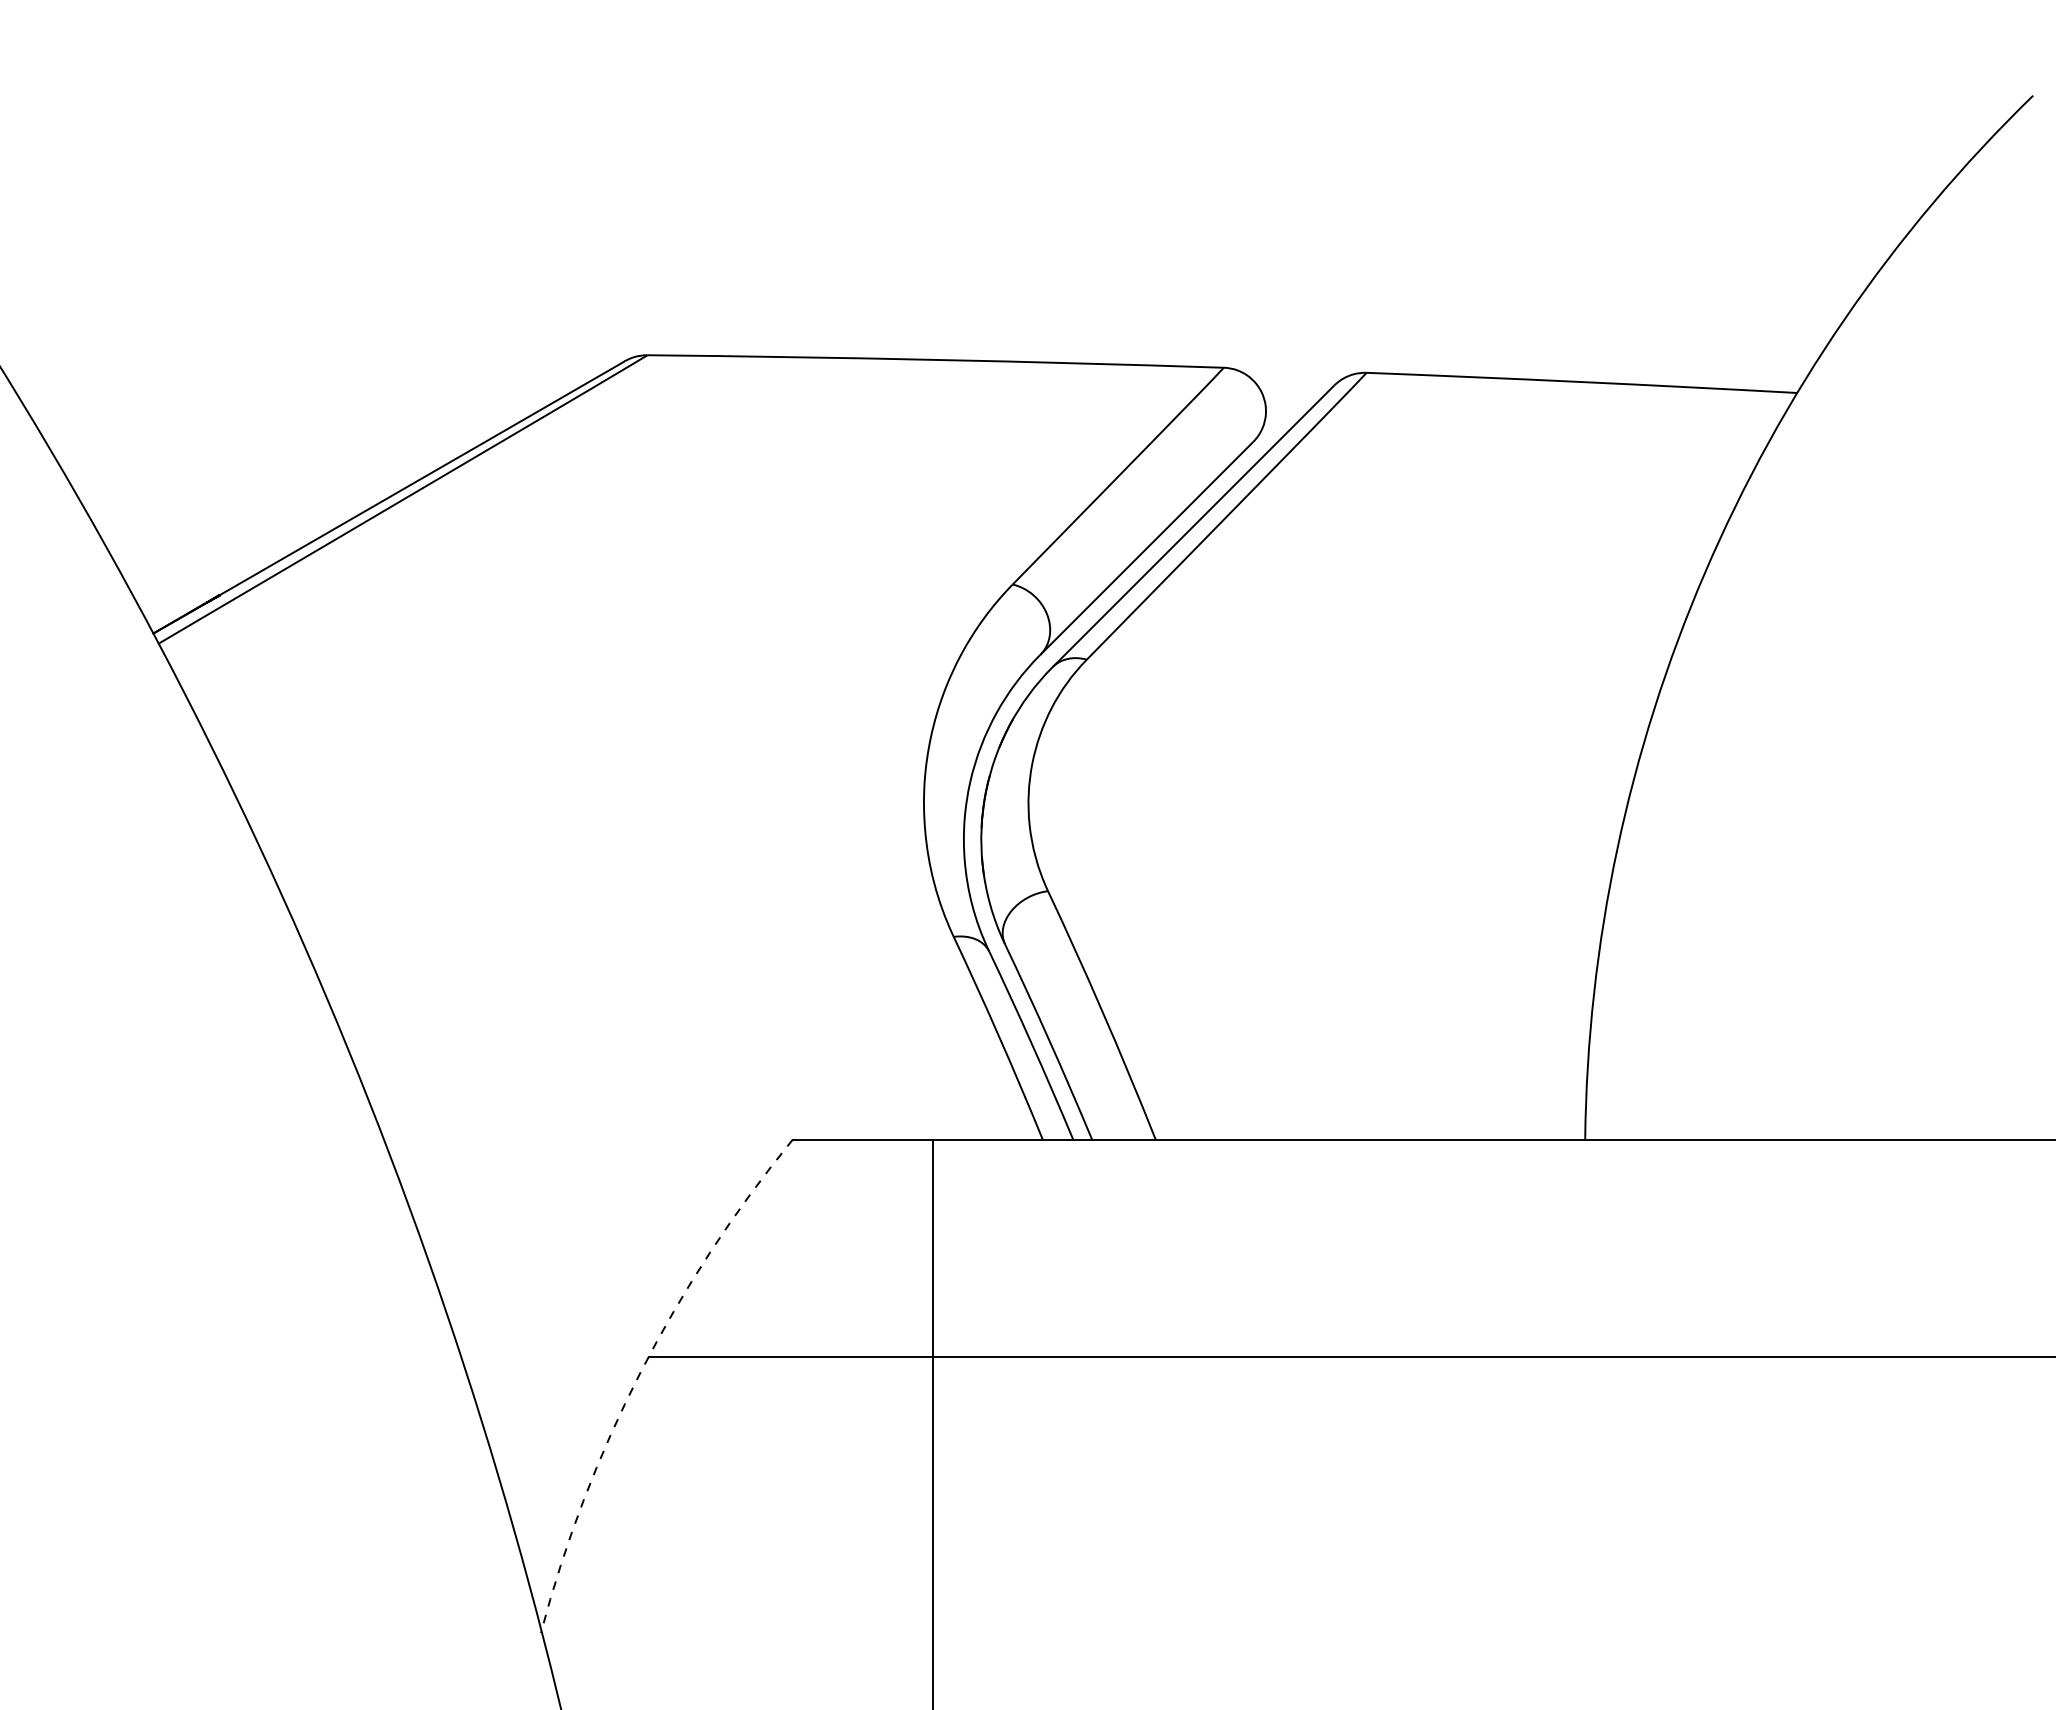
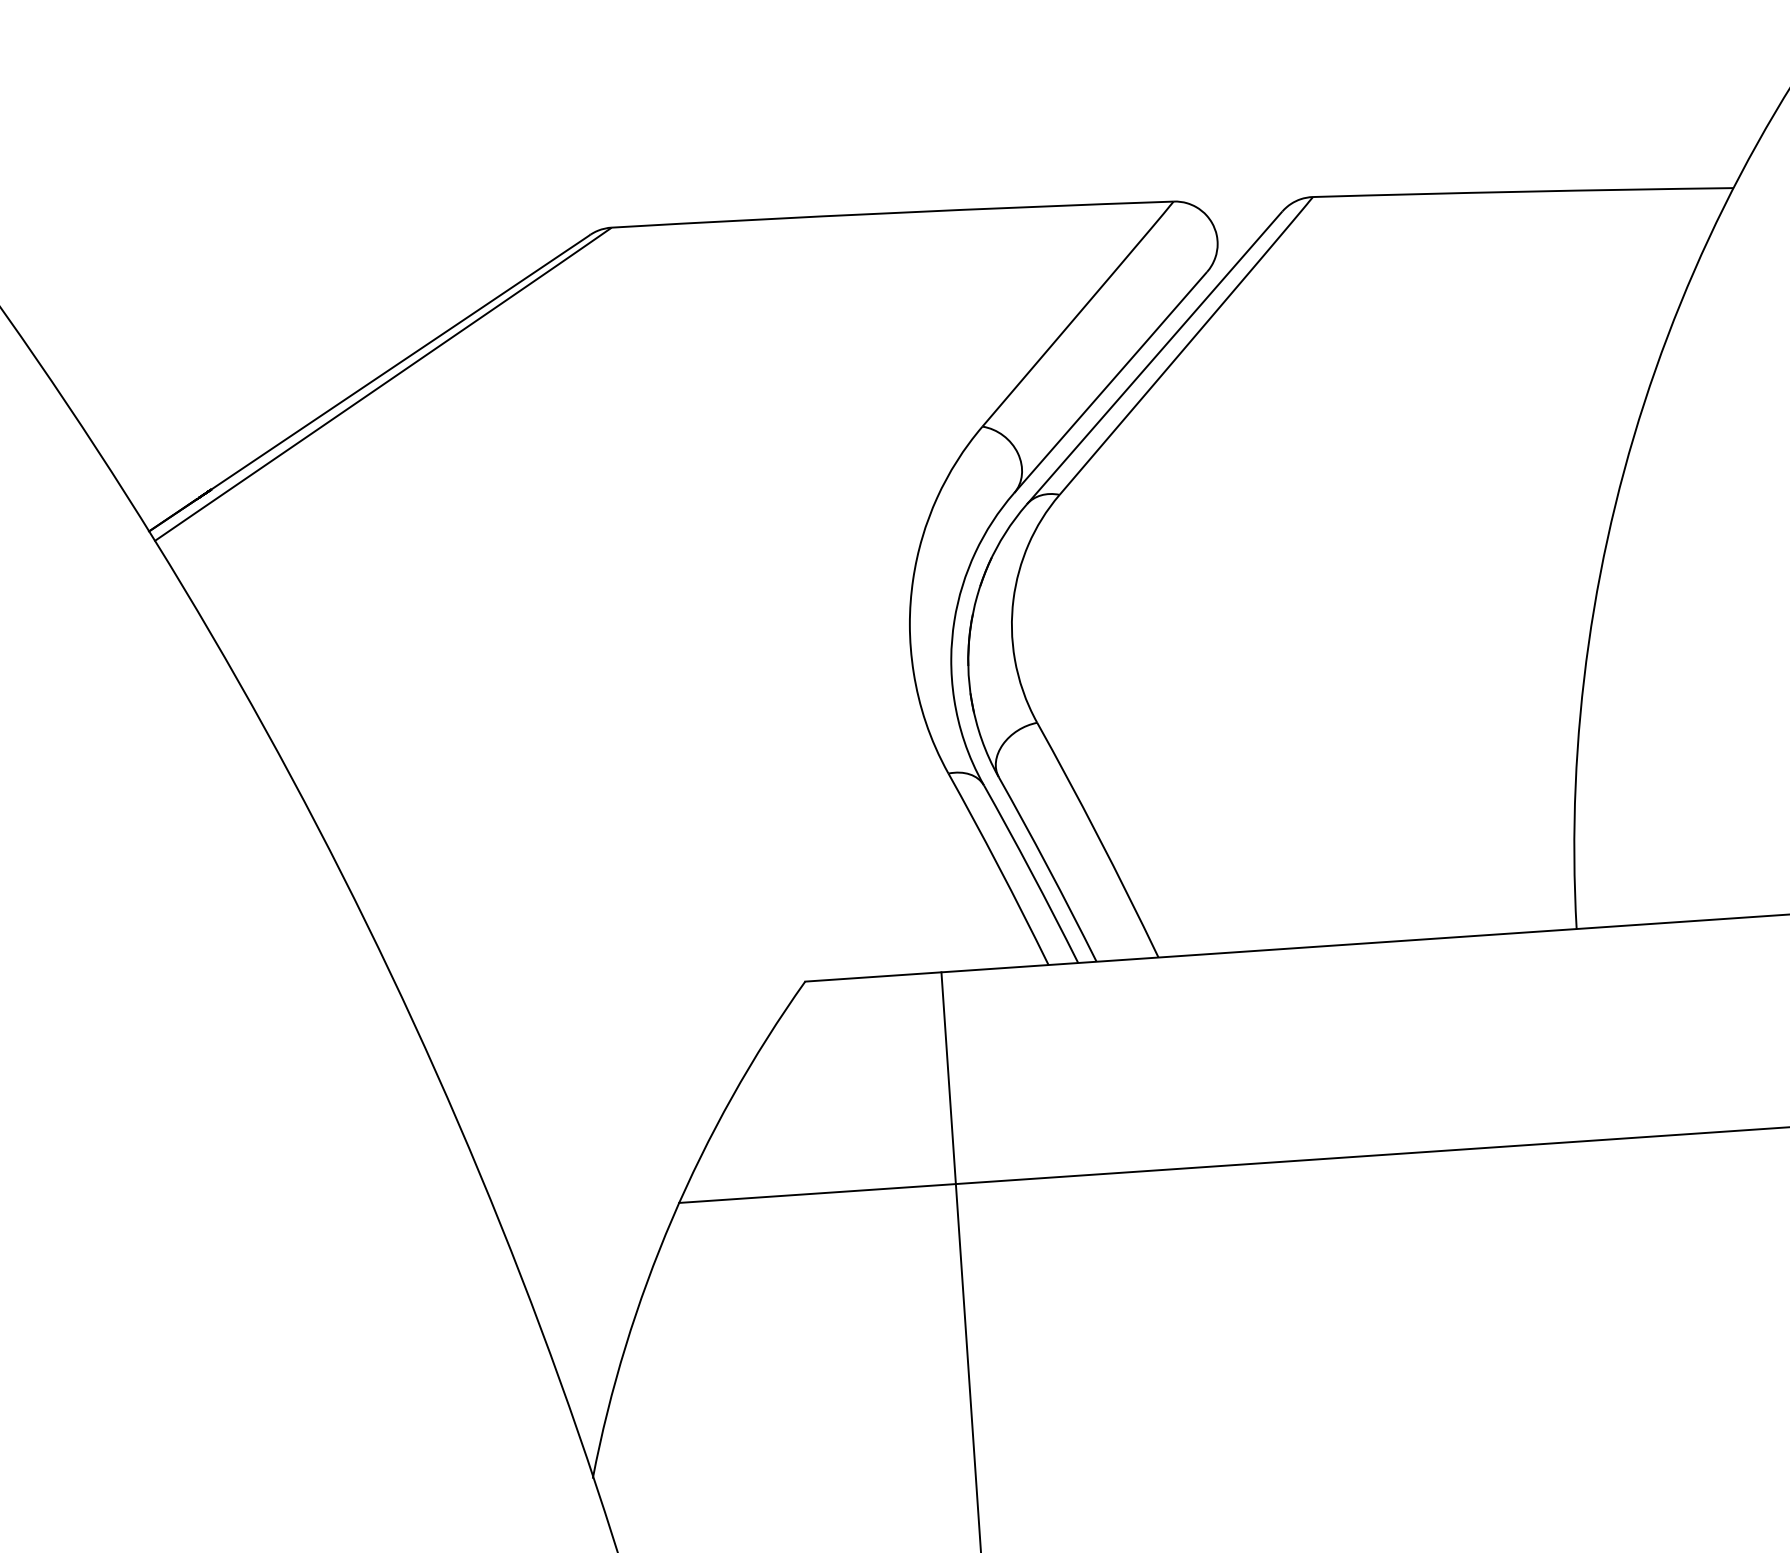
arc: (640, 1372) -> (672, 1218), dashed -> solid

